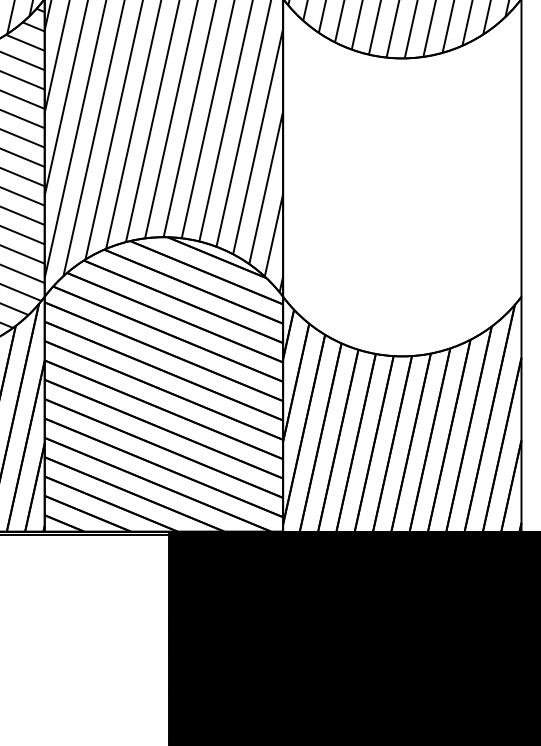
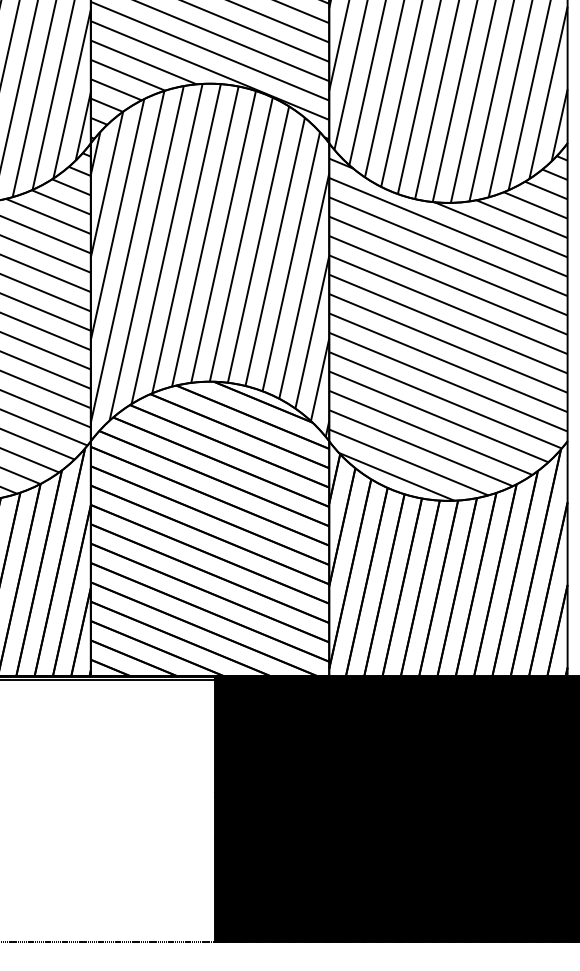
hatch: (402, 184) -> (448, 328), added

